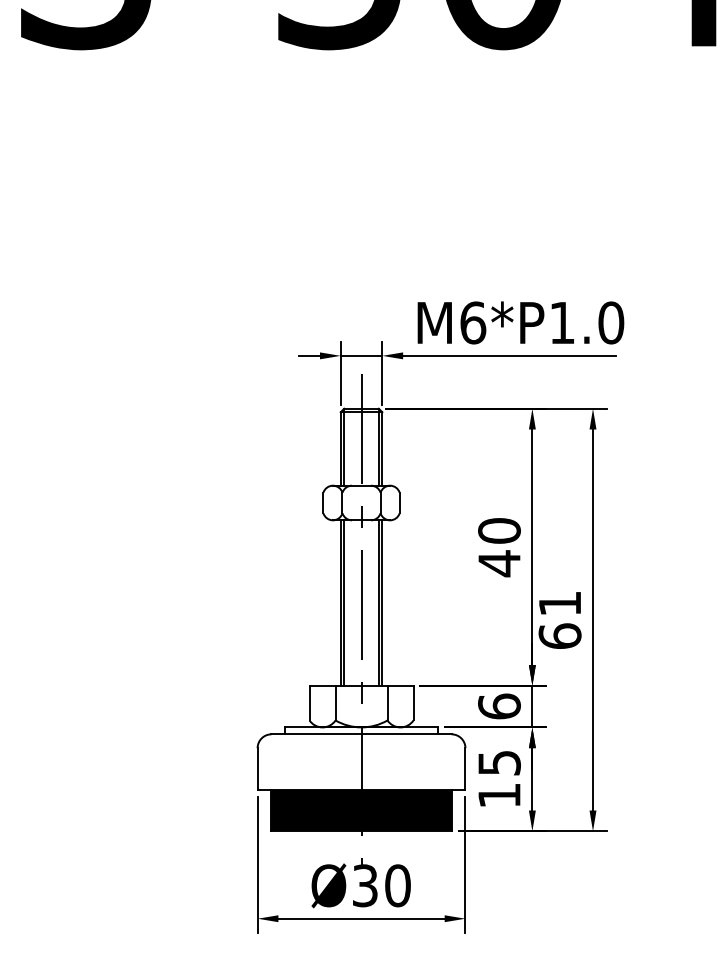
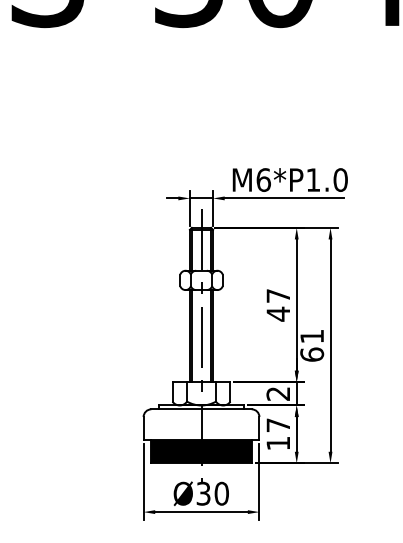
text: (499, 530) -> (278, 295), 40 -> 47
text: (499, 705) -> (278, 393), 6 -> 2
text: (499, 763) -> (278, 425), 15 -> 17

